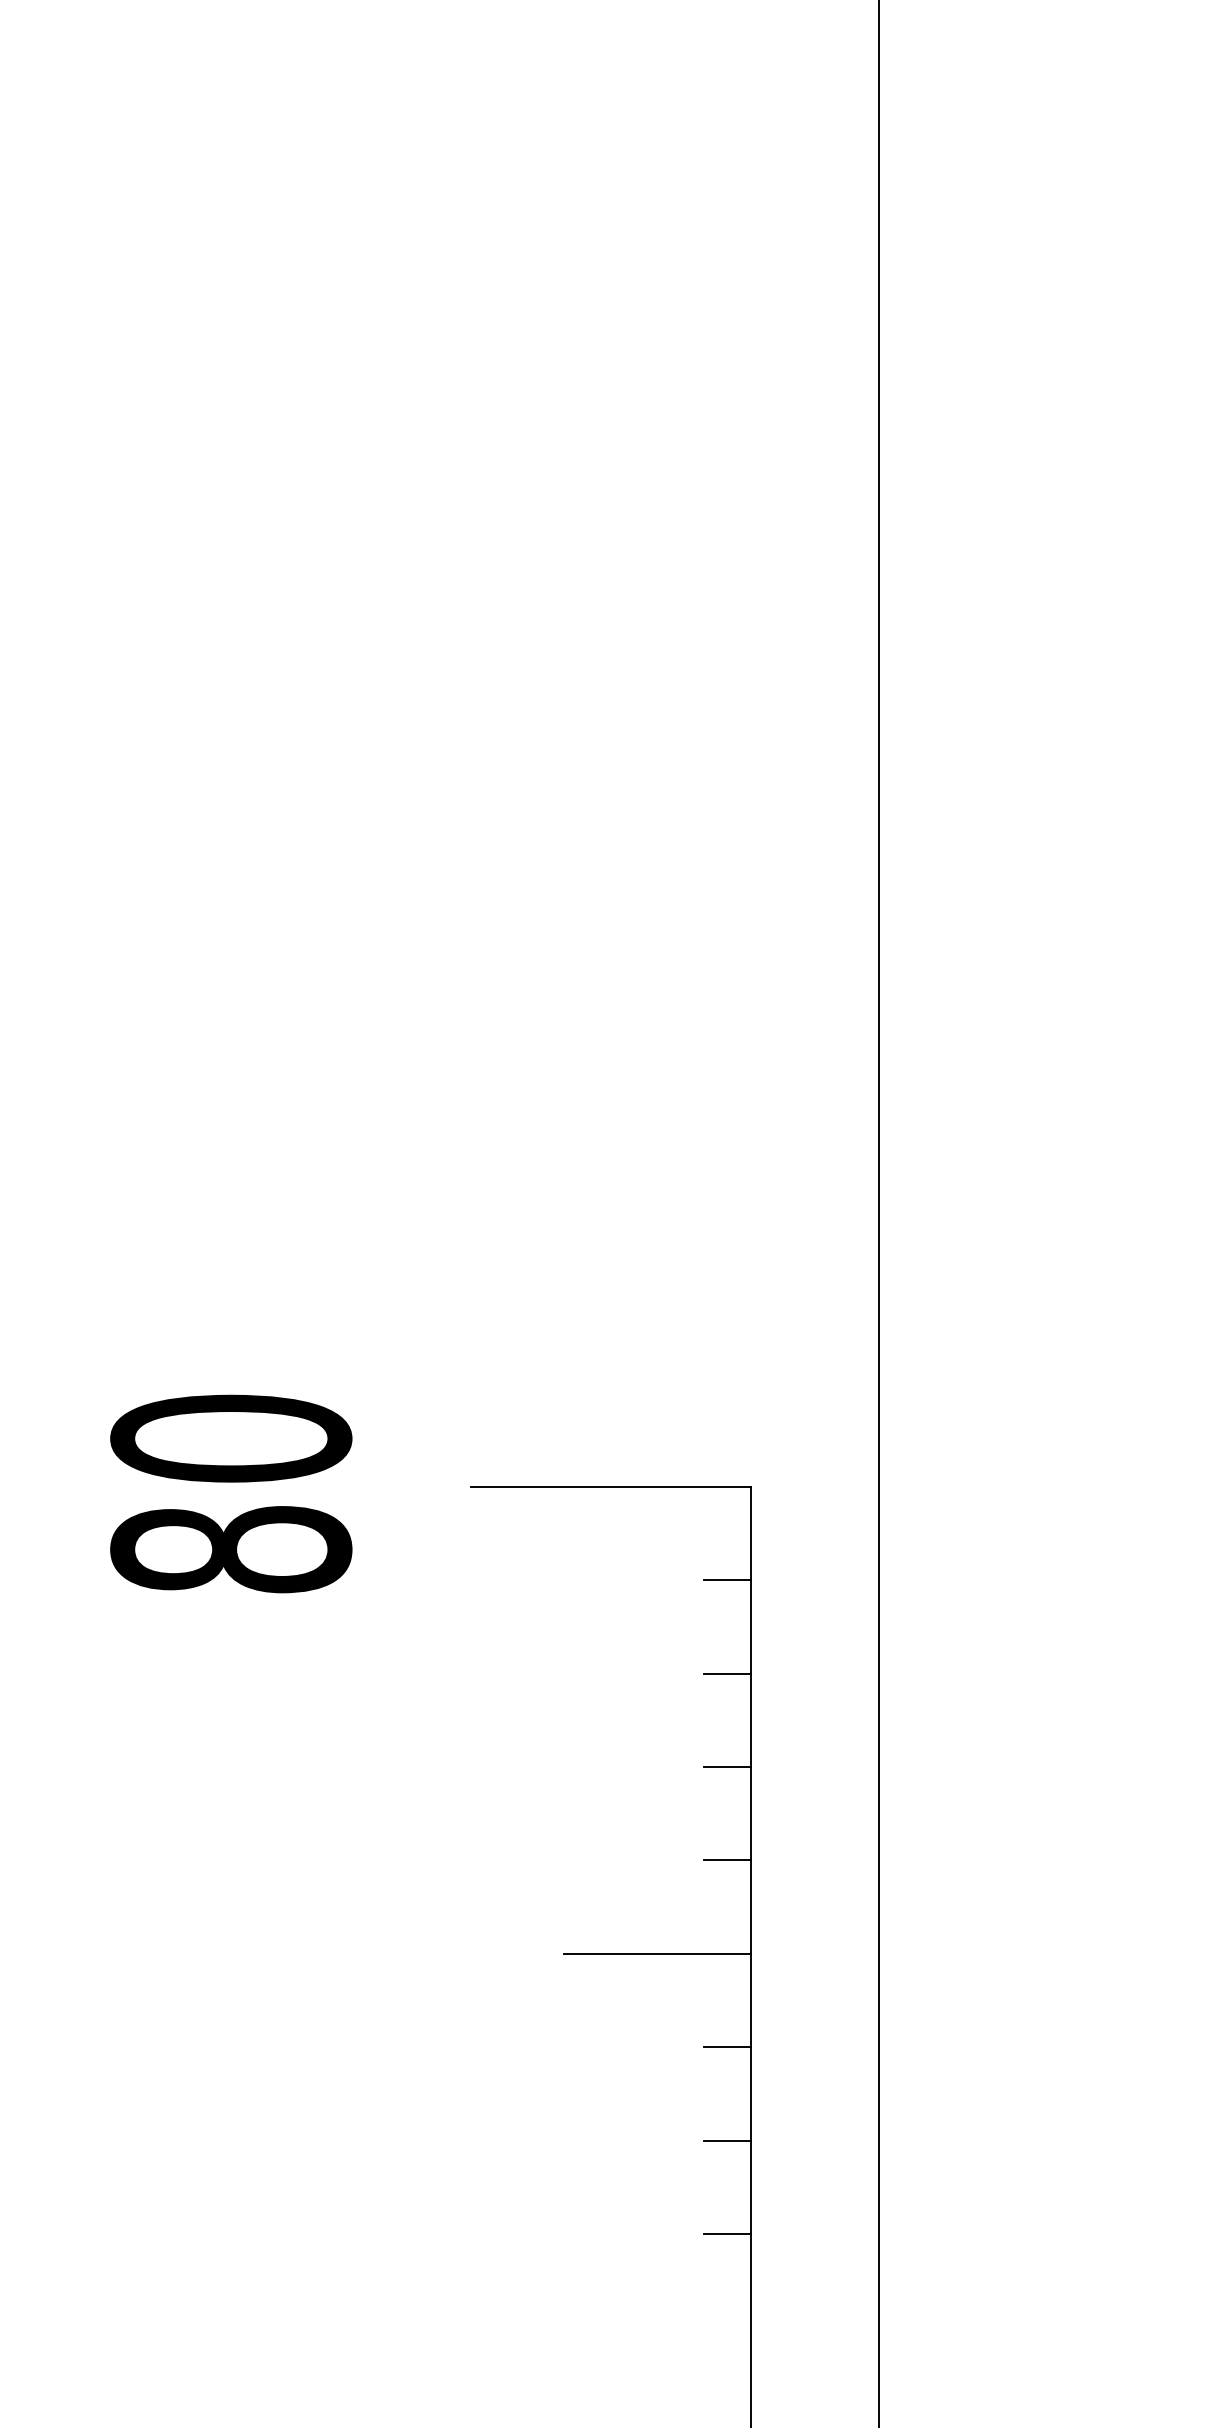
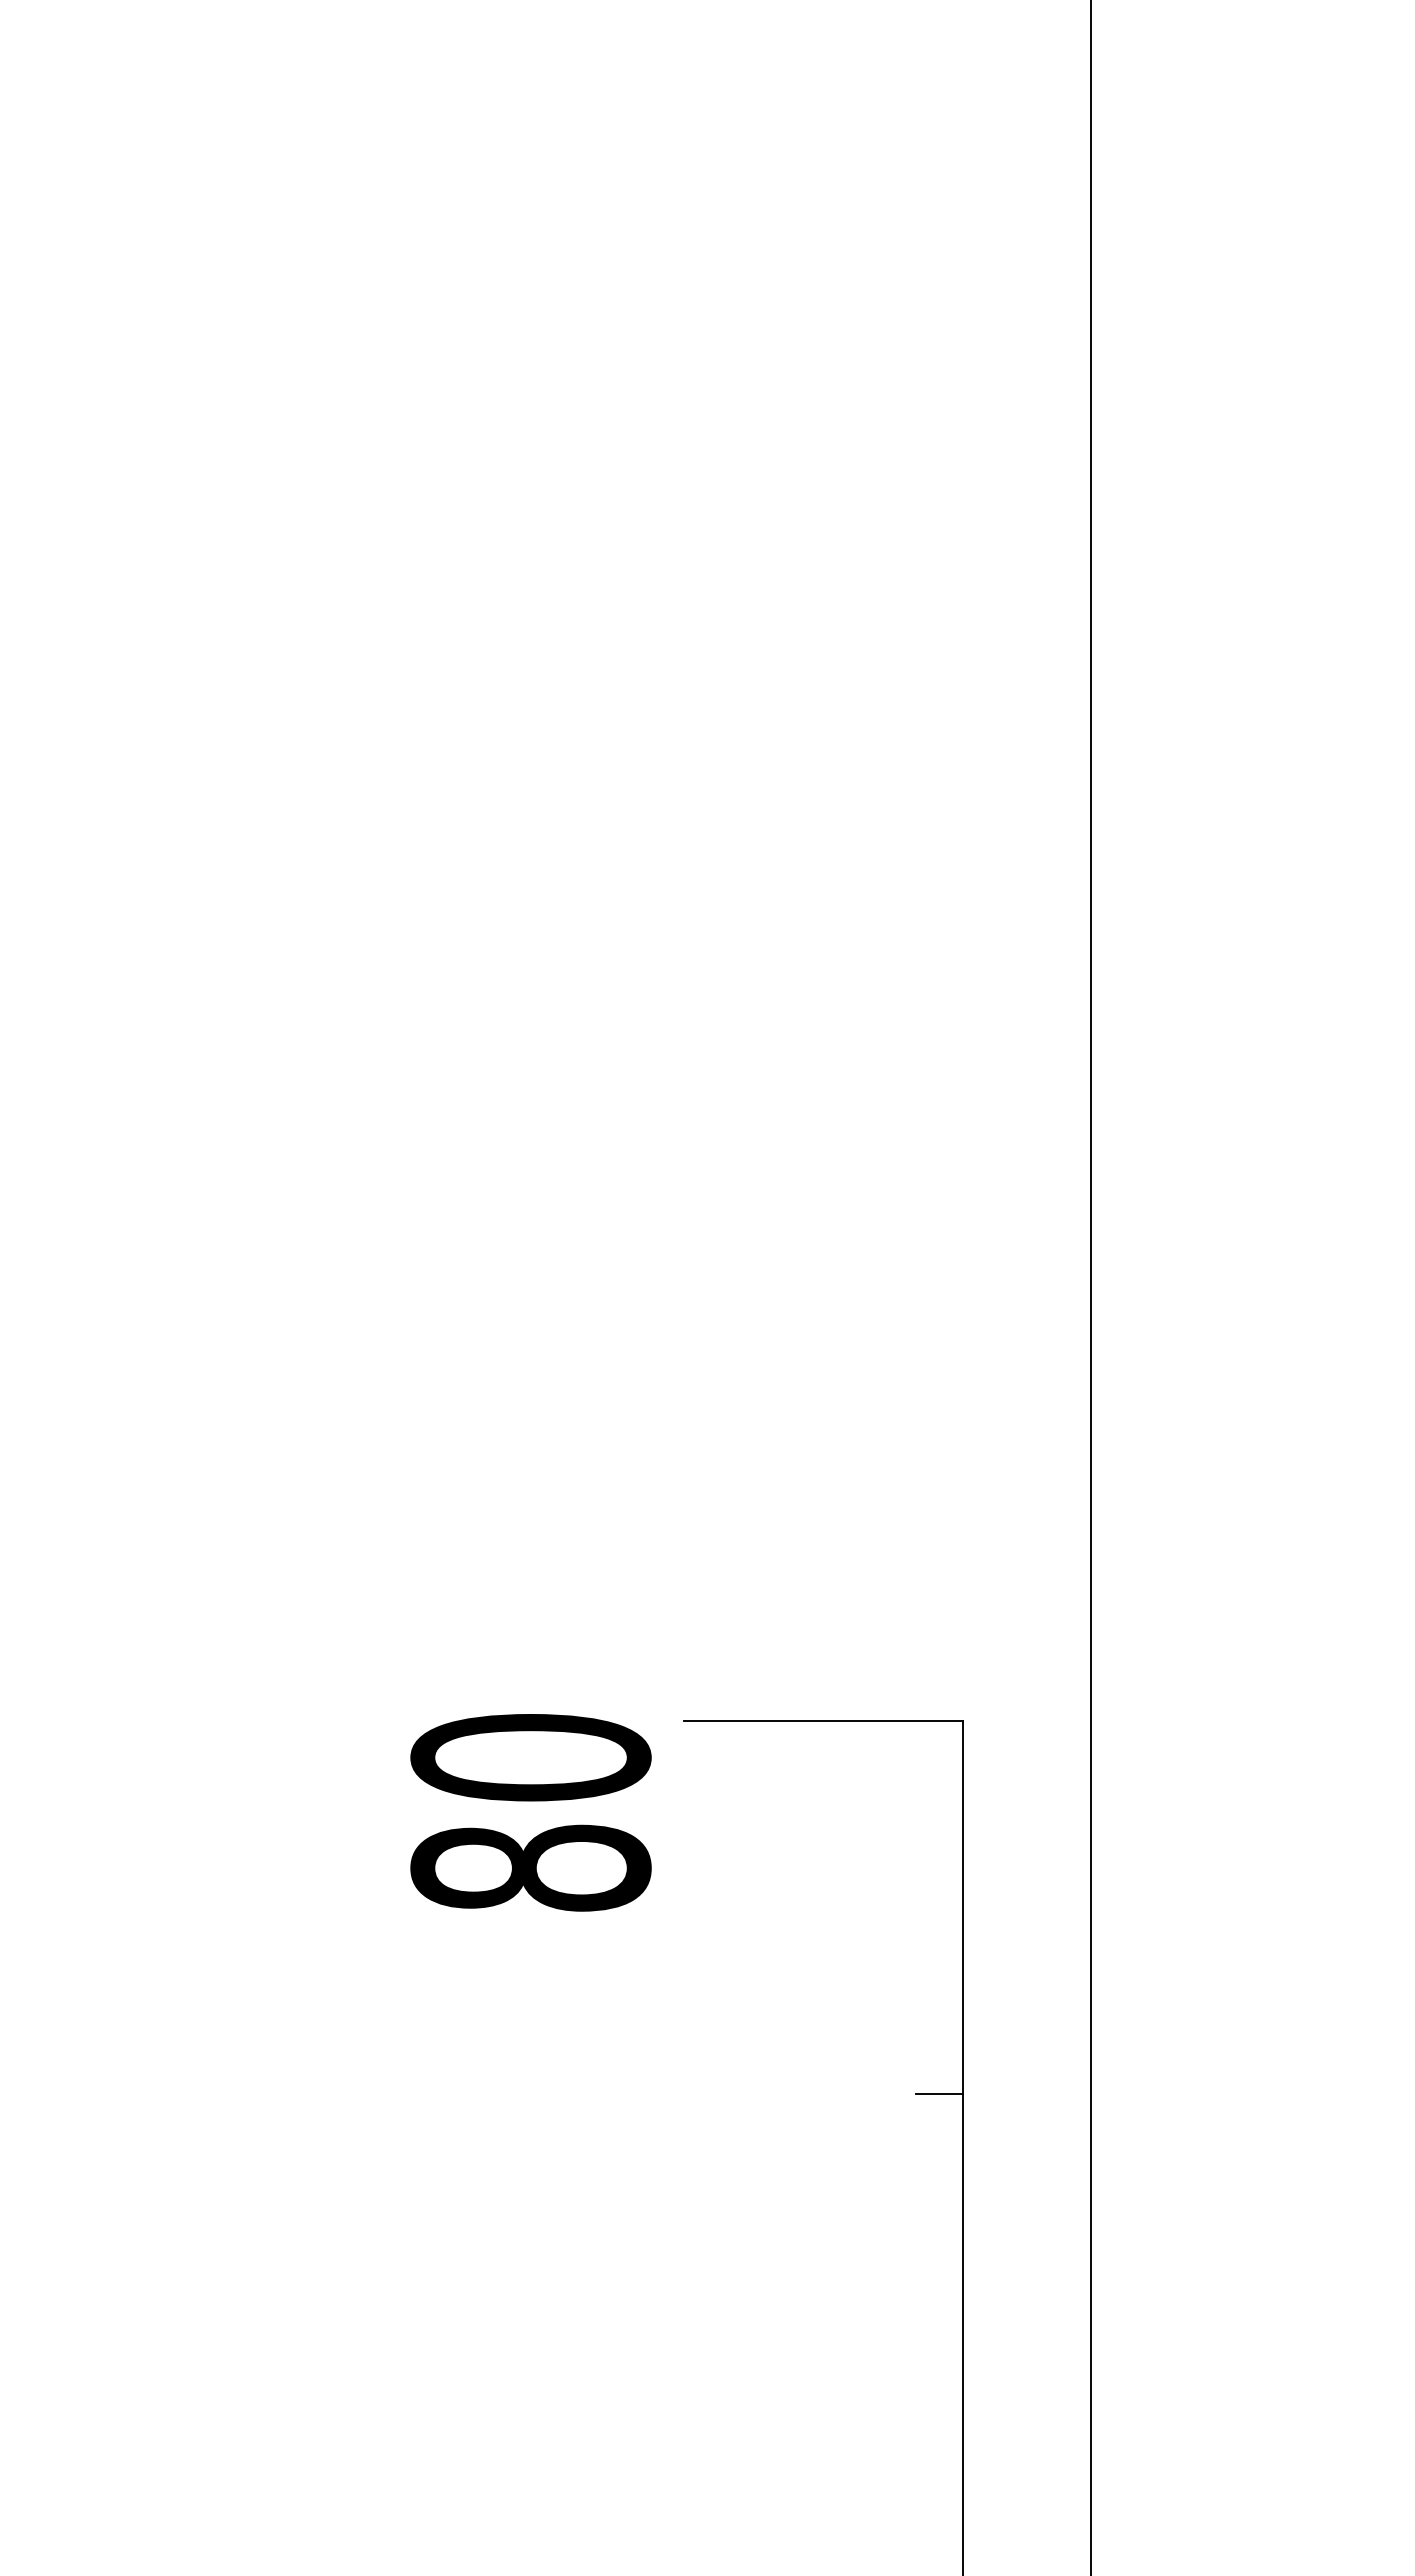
text: (230, 1493) -> (530, 1812), moved
line: (727, 1580) -> (939, 1814), removed
line: (727, 1673) -> (939, 1907), removed
line: (727, 1766) -> (939, 2000), removed
line: (657, 1953) -> (869, 2186), removed
line: (727, 2047) -> (939, 2280), removed
line: (727, 2141) -> (939, 2373), removed
line: (727, 2234) -> (939, 2466), removed

